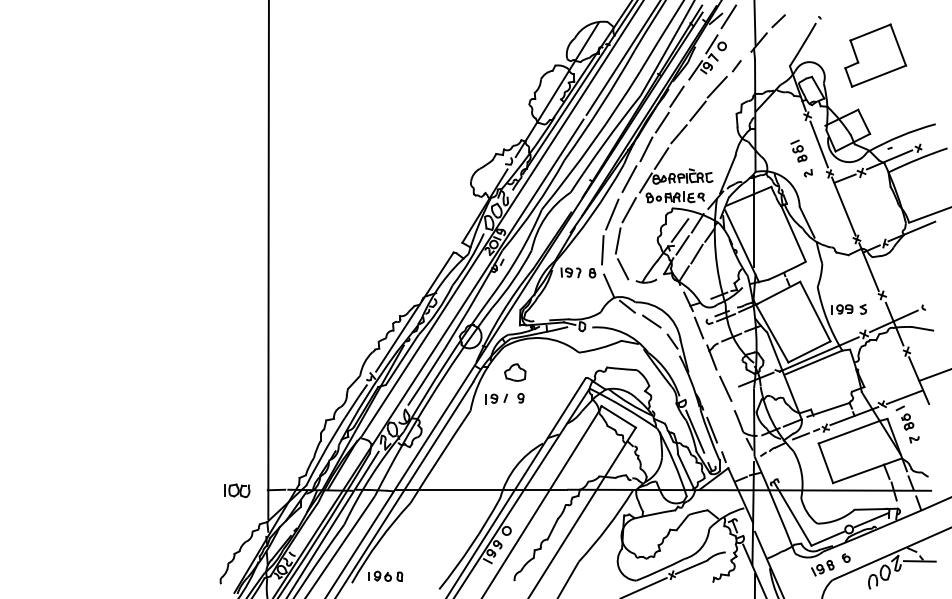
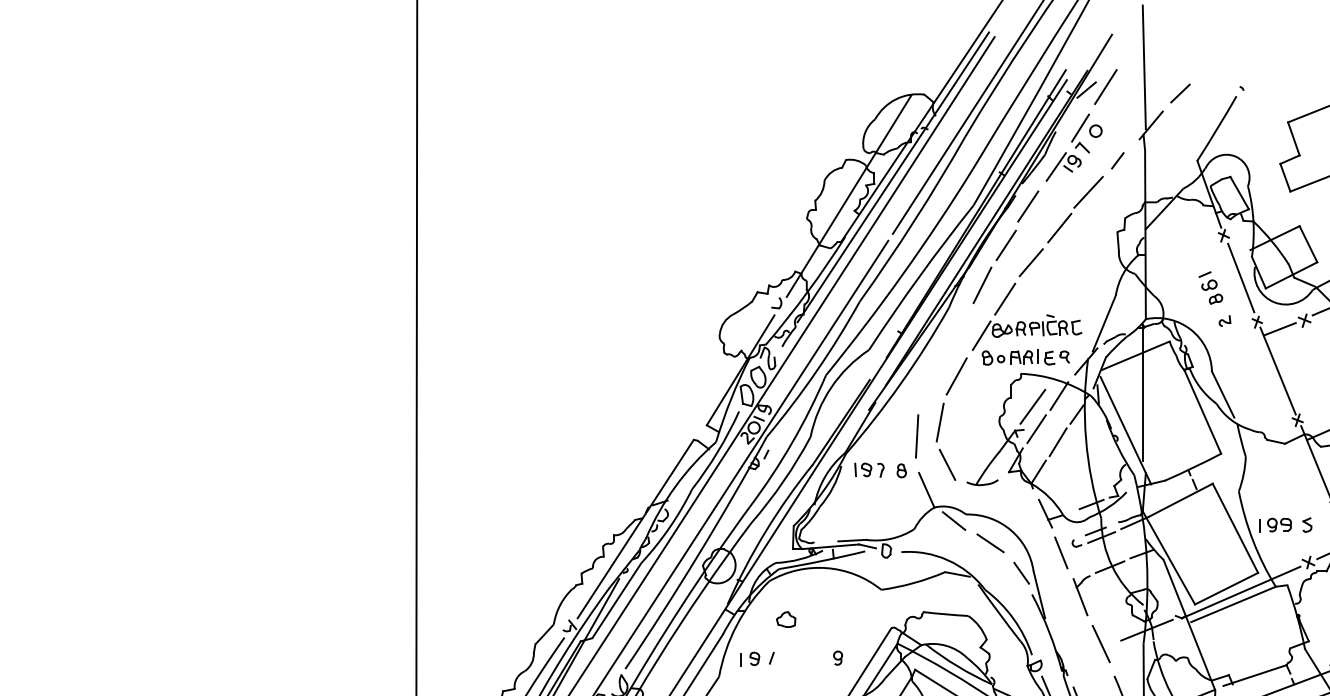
line: (629, 178) -> (957, 329), removed
line: (612, 214) -> (931, 382), removed
part: (515, 372) -> (786, 619), size x0.6
part: (520, 398) -> (837, 658), moved

